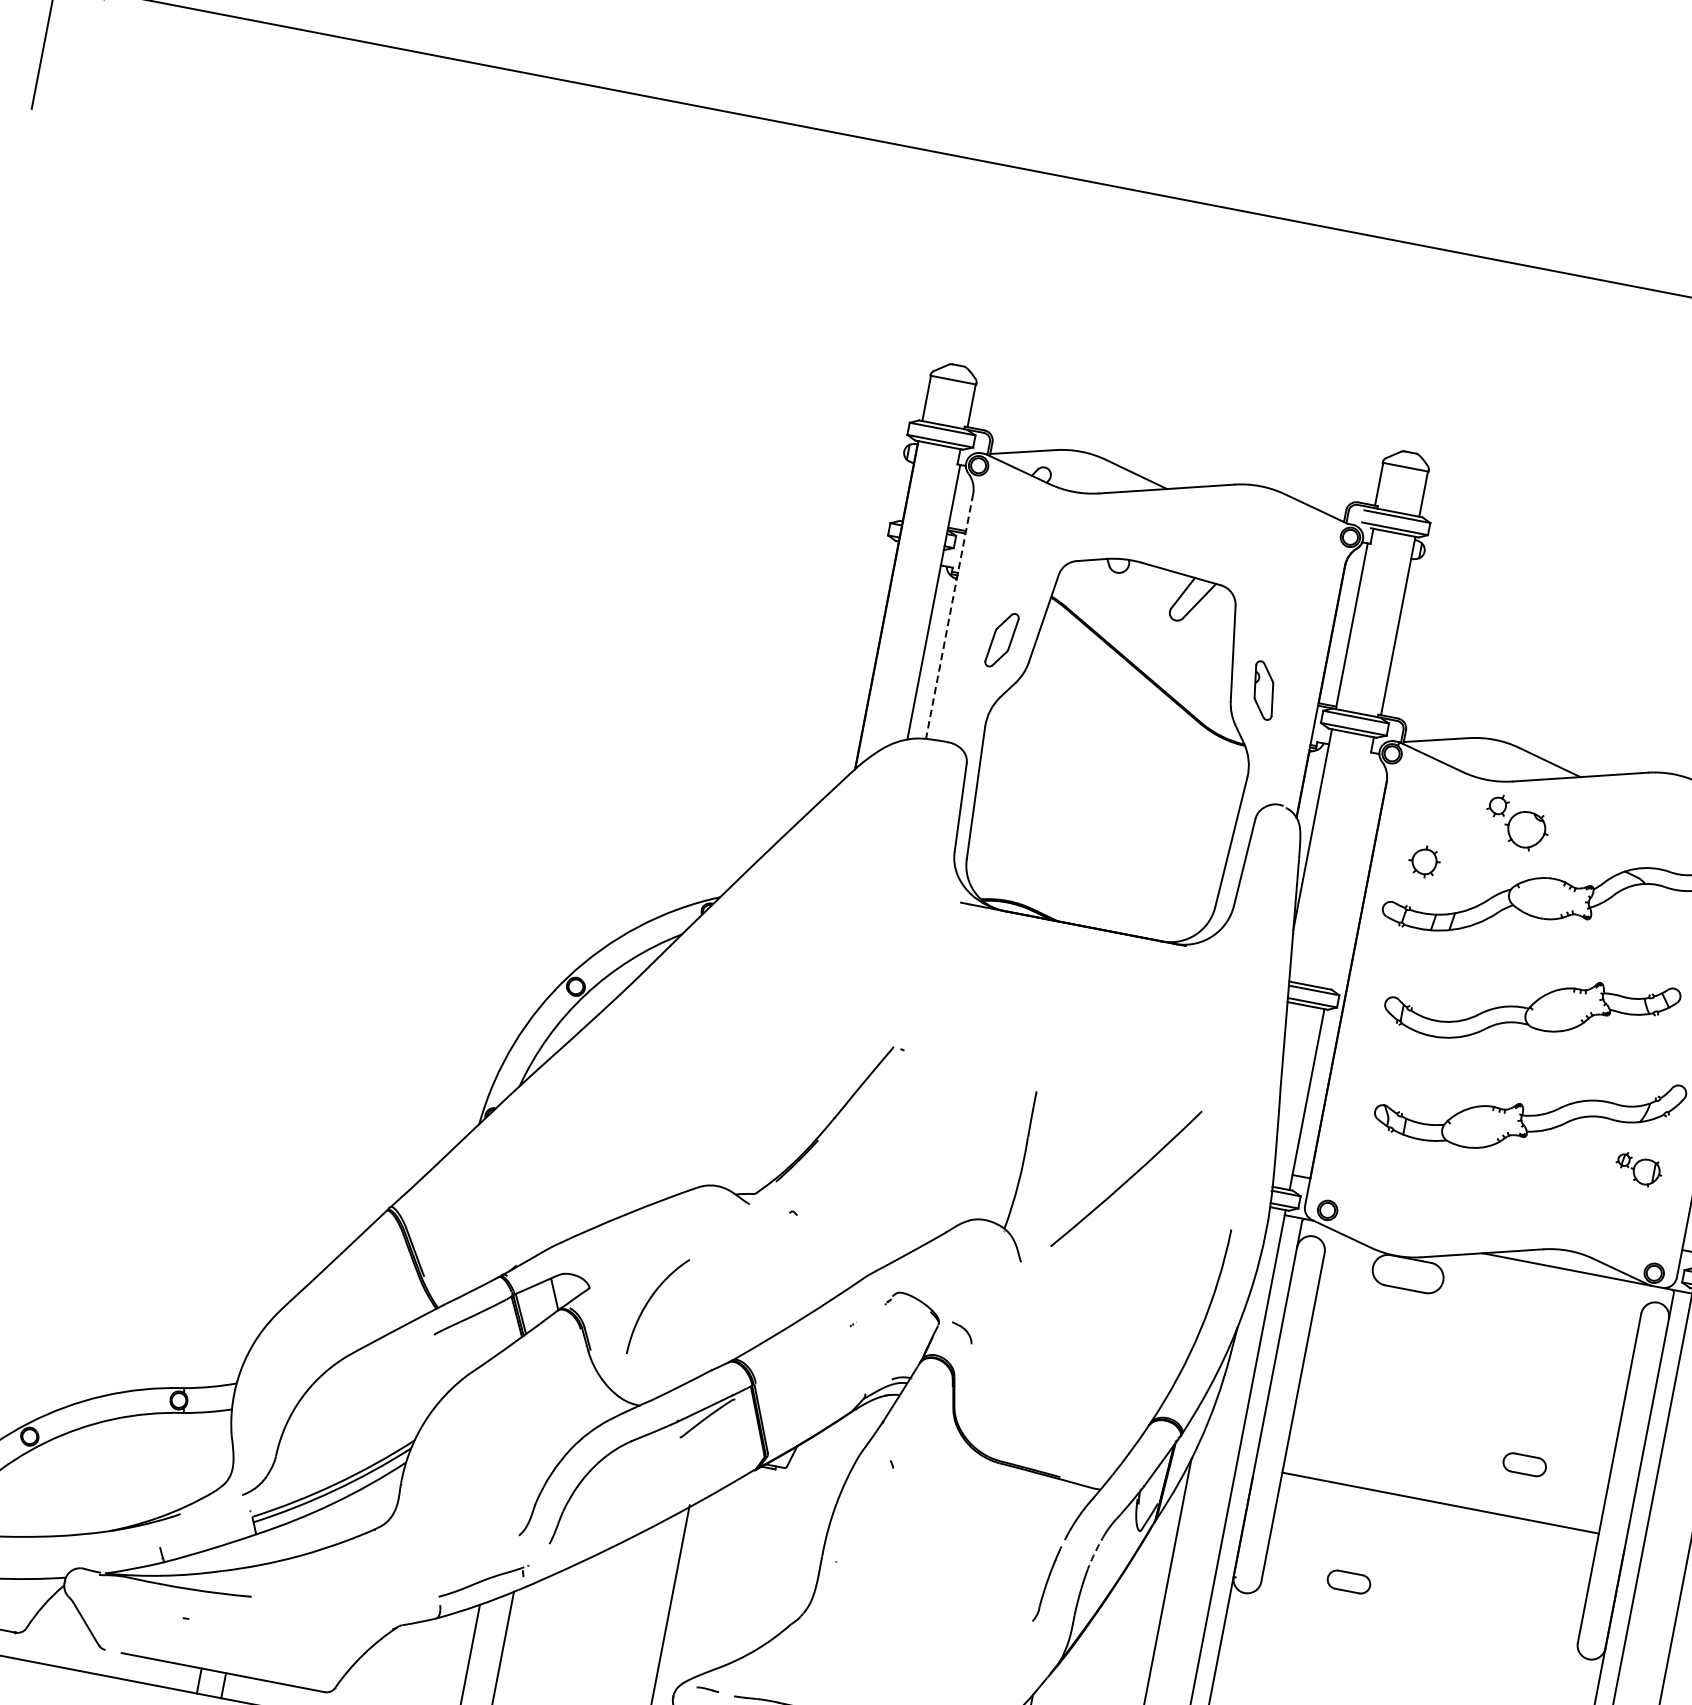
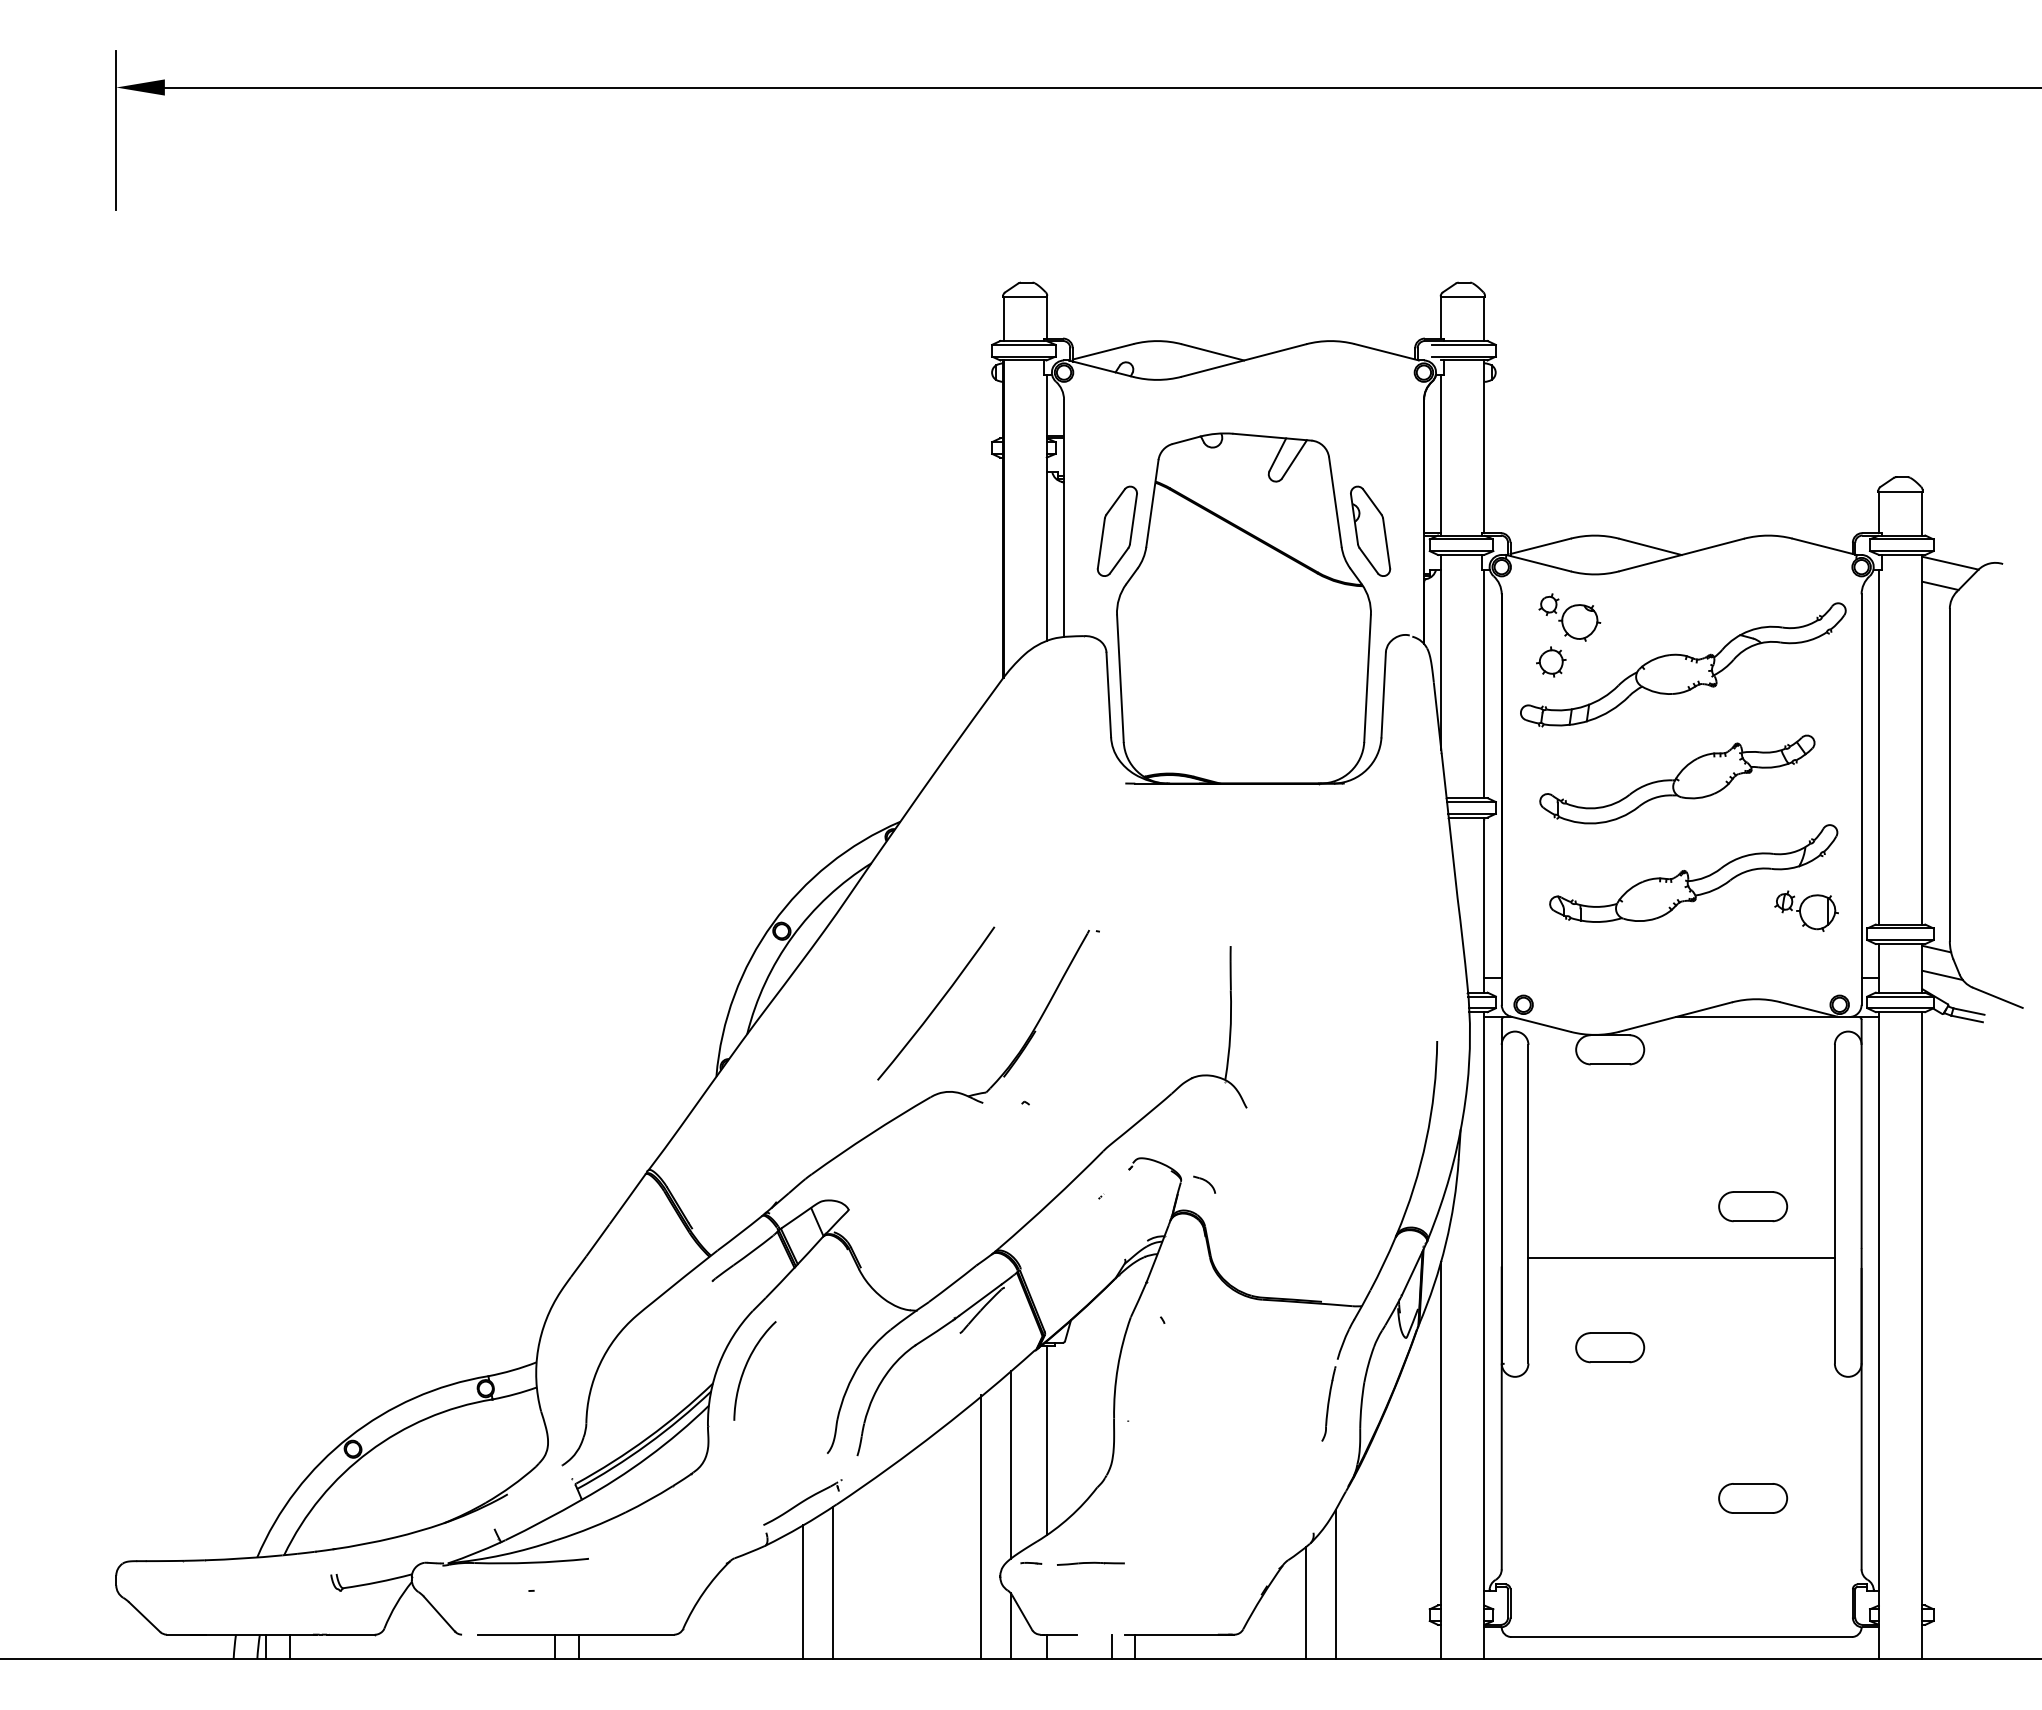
line: (950, 616) -> (1064, 518), dashed -> solid
part: (1001, 639) -> (1116, 530), size x1.67
part: (1263, 689) -> (1370, 530), size x1.67
part: (1516, 823) -> (1569, 617), moved
line: (1351, 870) -> (1484, 683), added
part: (1638, 1169) -> (1806, 910), size x1.43
arc: (1127, 1179) -> (937, 1003), moved
curve: (649, 1301) -> (746, 1367), moved
part: (1525, 1464) -> (1753, 1206), size x1.67
arc: (1095, 1551) -> (1368, 1364), dashed -> solid
line: (748, 1565) -> (1046, 1440), added
part: (1349, 1581) -> (1610, 1347), size x1.67
line: (706, 1583) -> (1010, 1464), added

